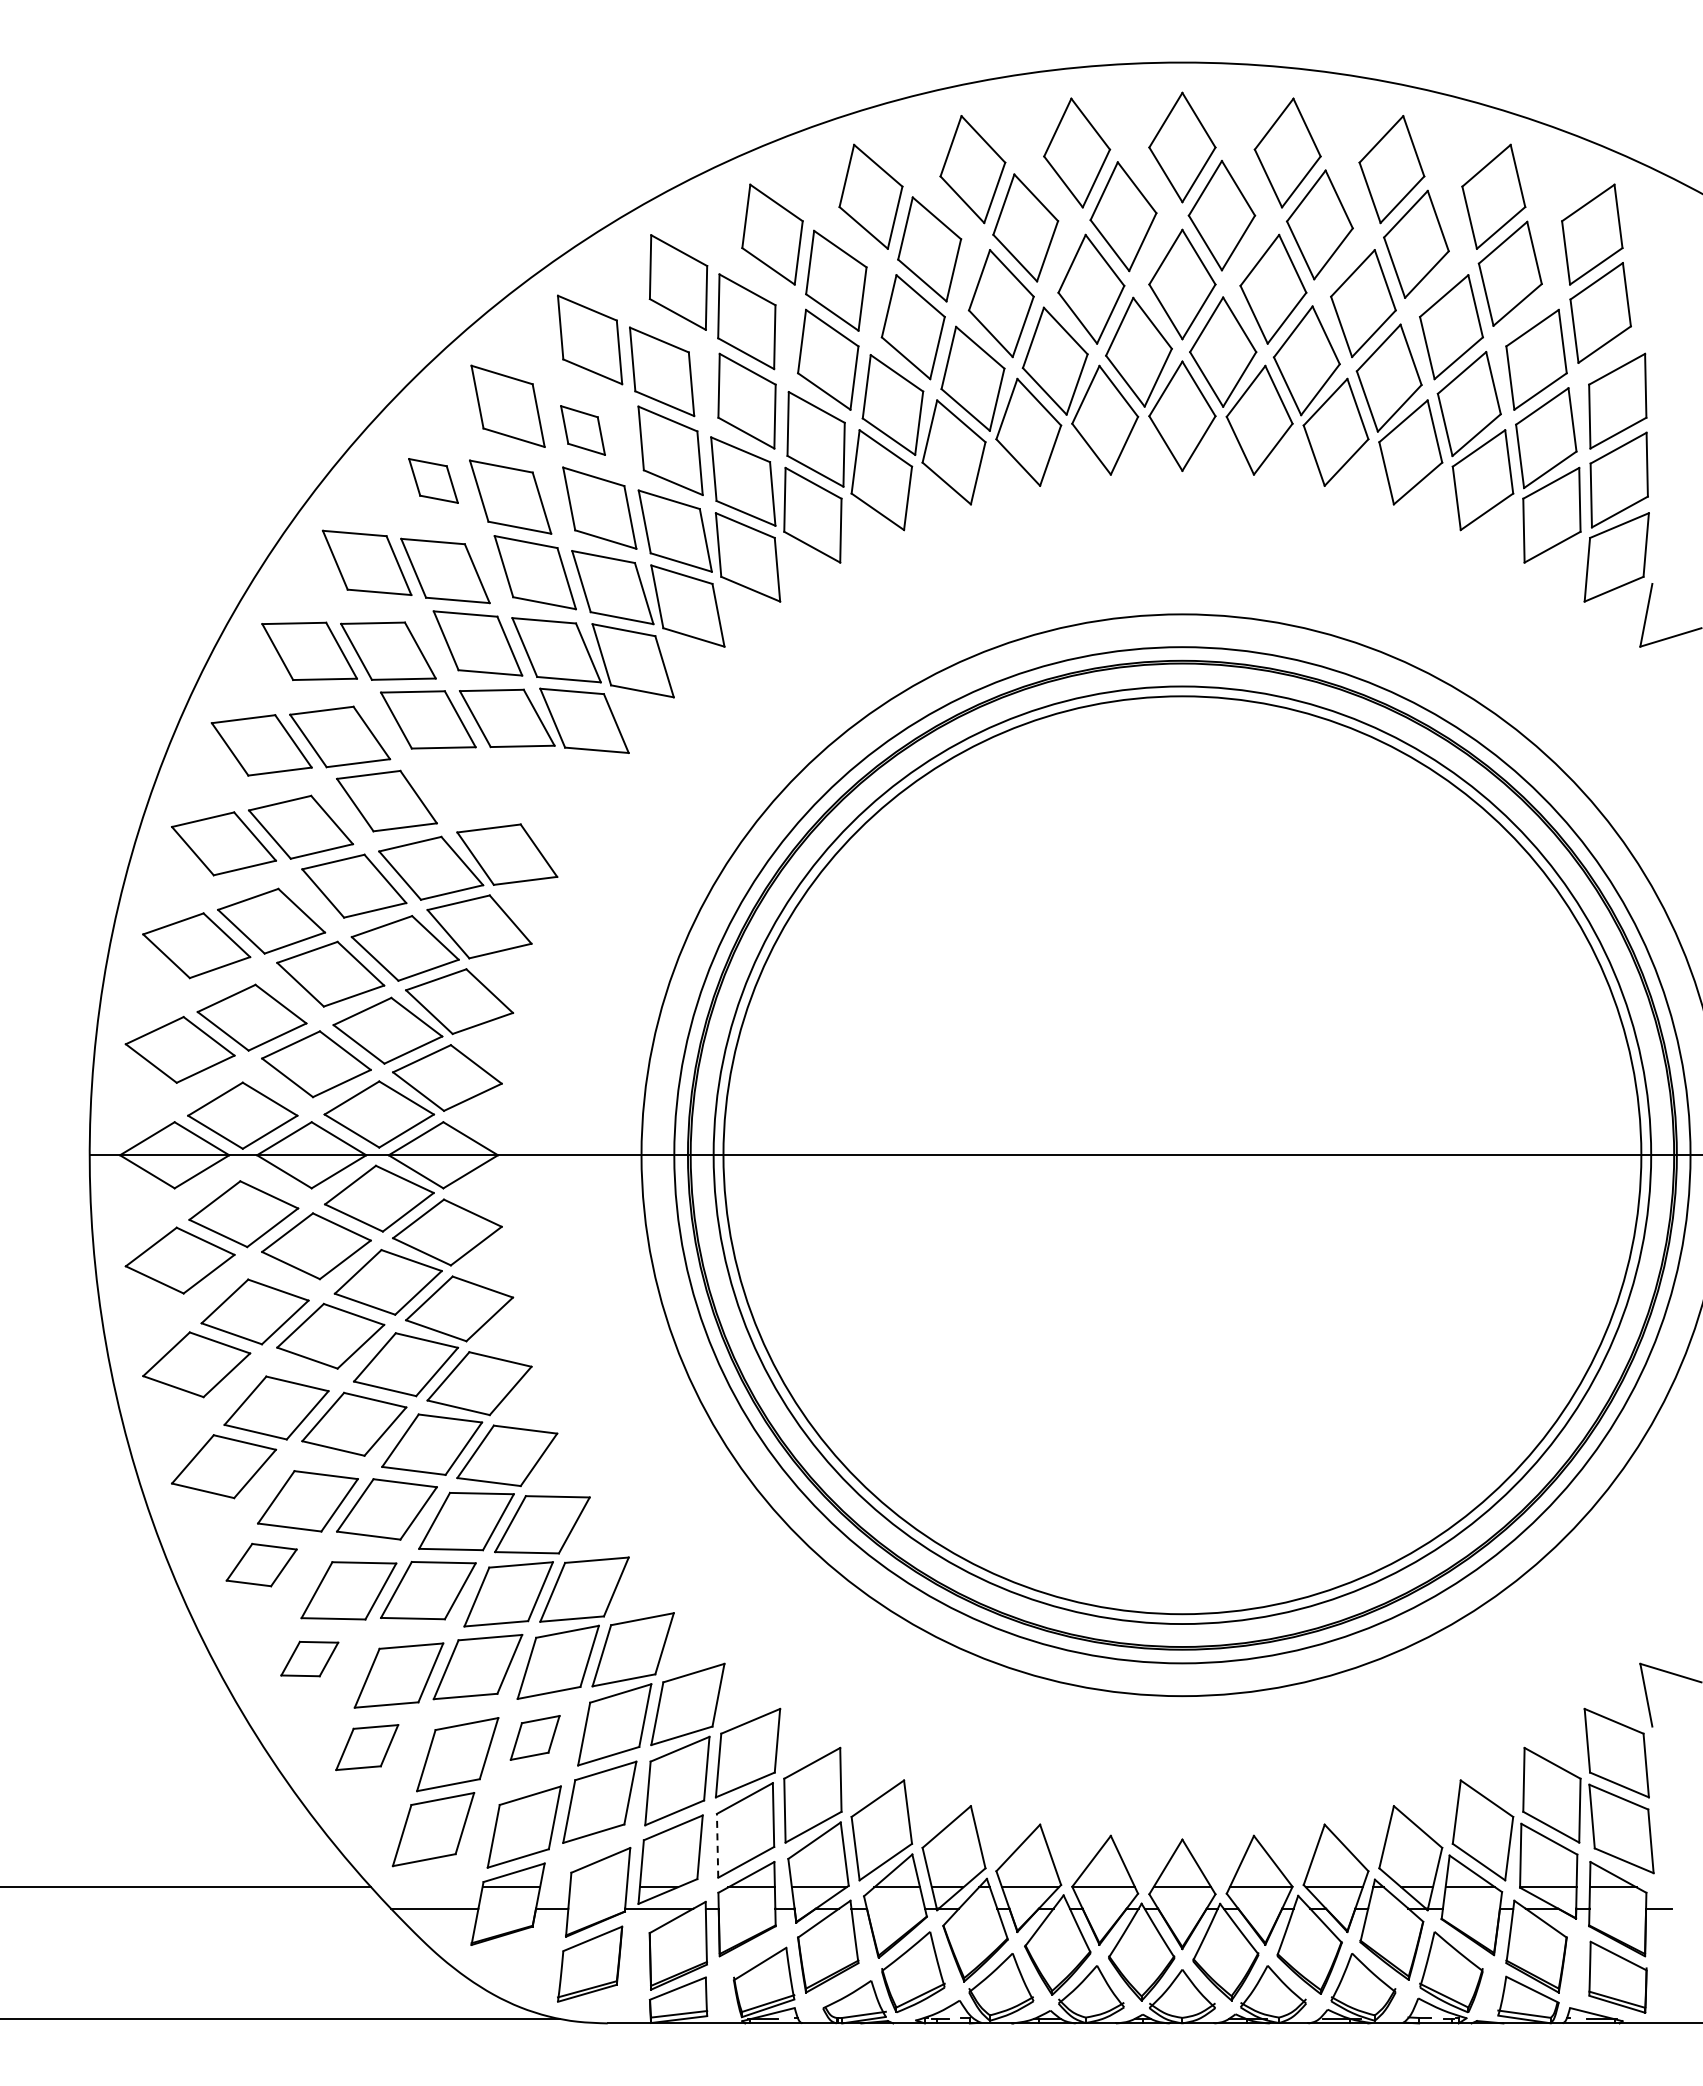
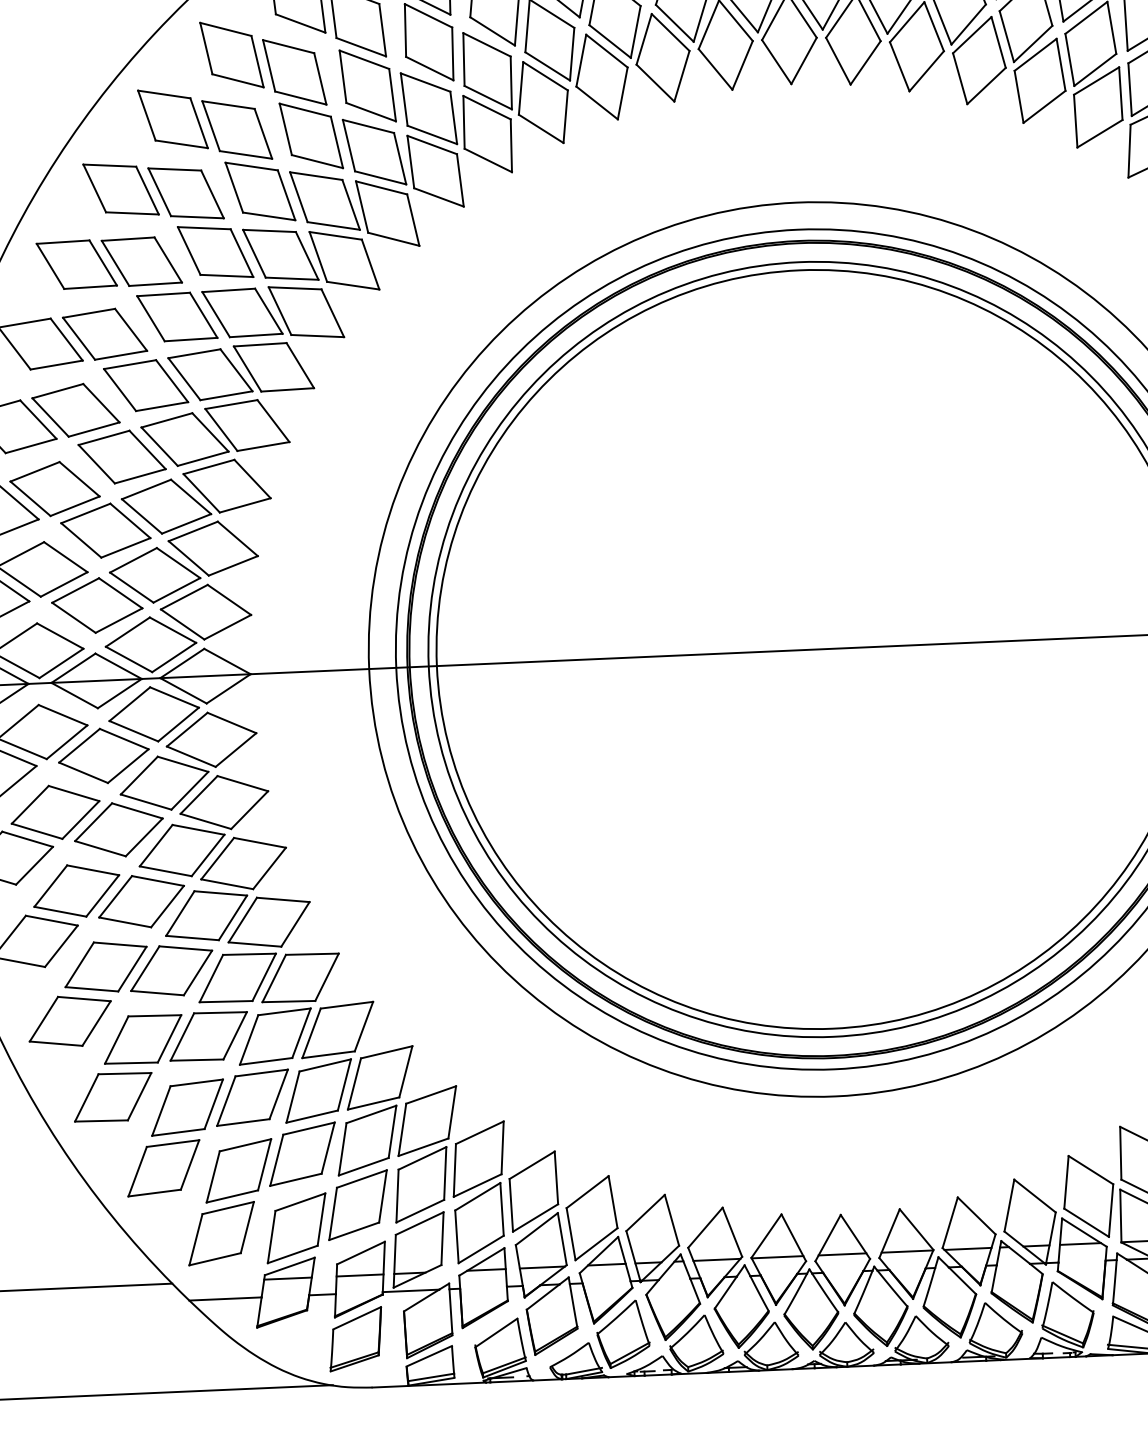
part: (582, 430) -> (294, 72), size x1.67
part: (433, 480) -> (172, 119), size x1.67
part: (502, 789) -> (241, 371), added
part: (261, 1564) -> (69, 1020), size x1.43
part: (309, 1658) -> (113, 1096), size x1.67
part: (534, 1737) -> (301, 1153), size x1.67
part: (367, 1747) -> (164, 1168), size x1.43
line: (717, 1845) -> (456, 1236), dashed -> solid
line: (598, 1887) -> (360, 1275), added

